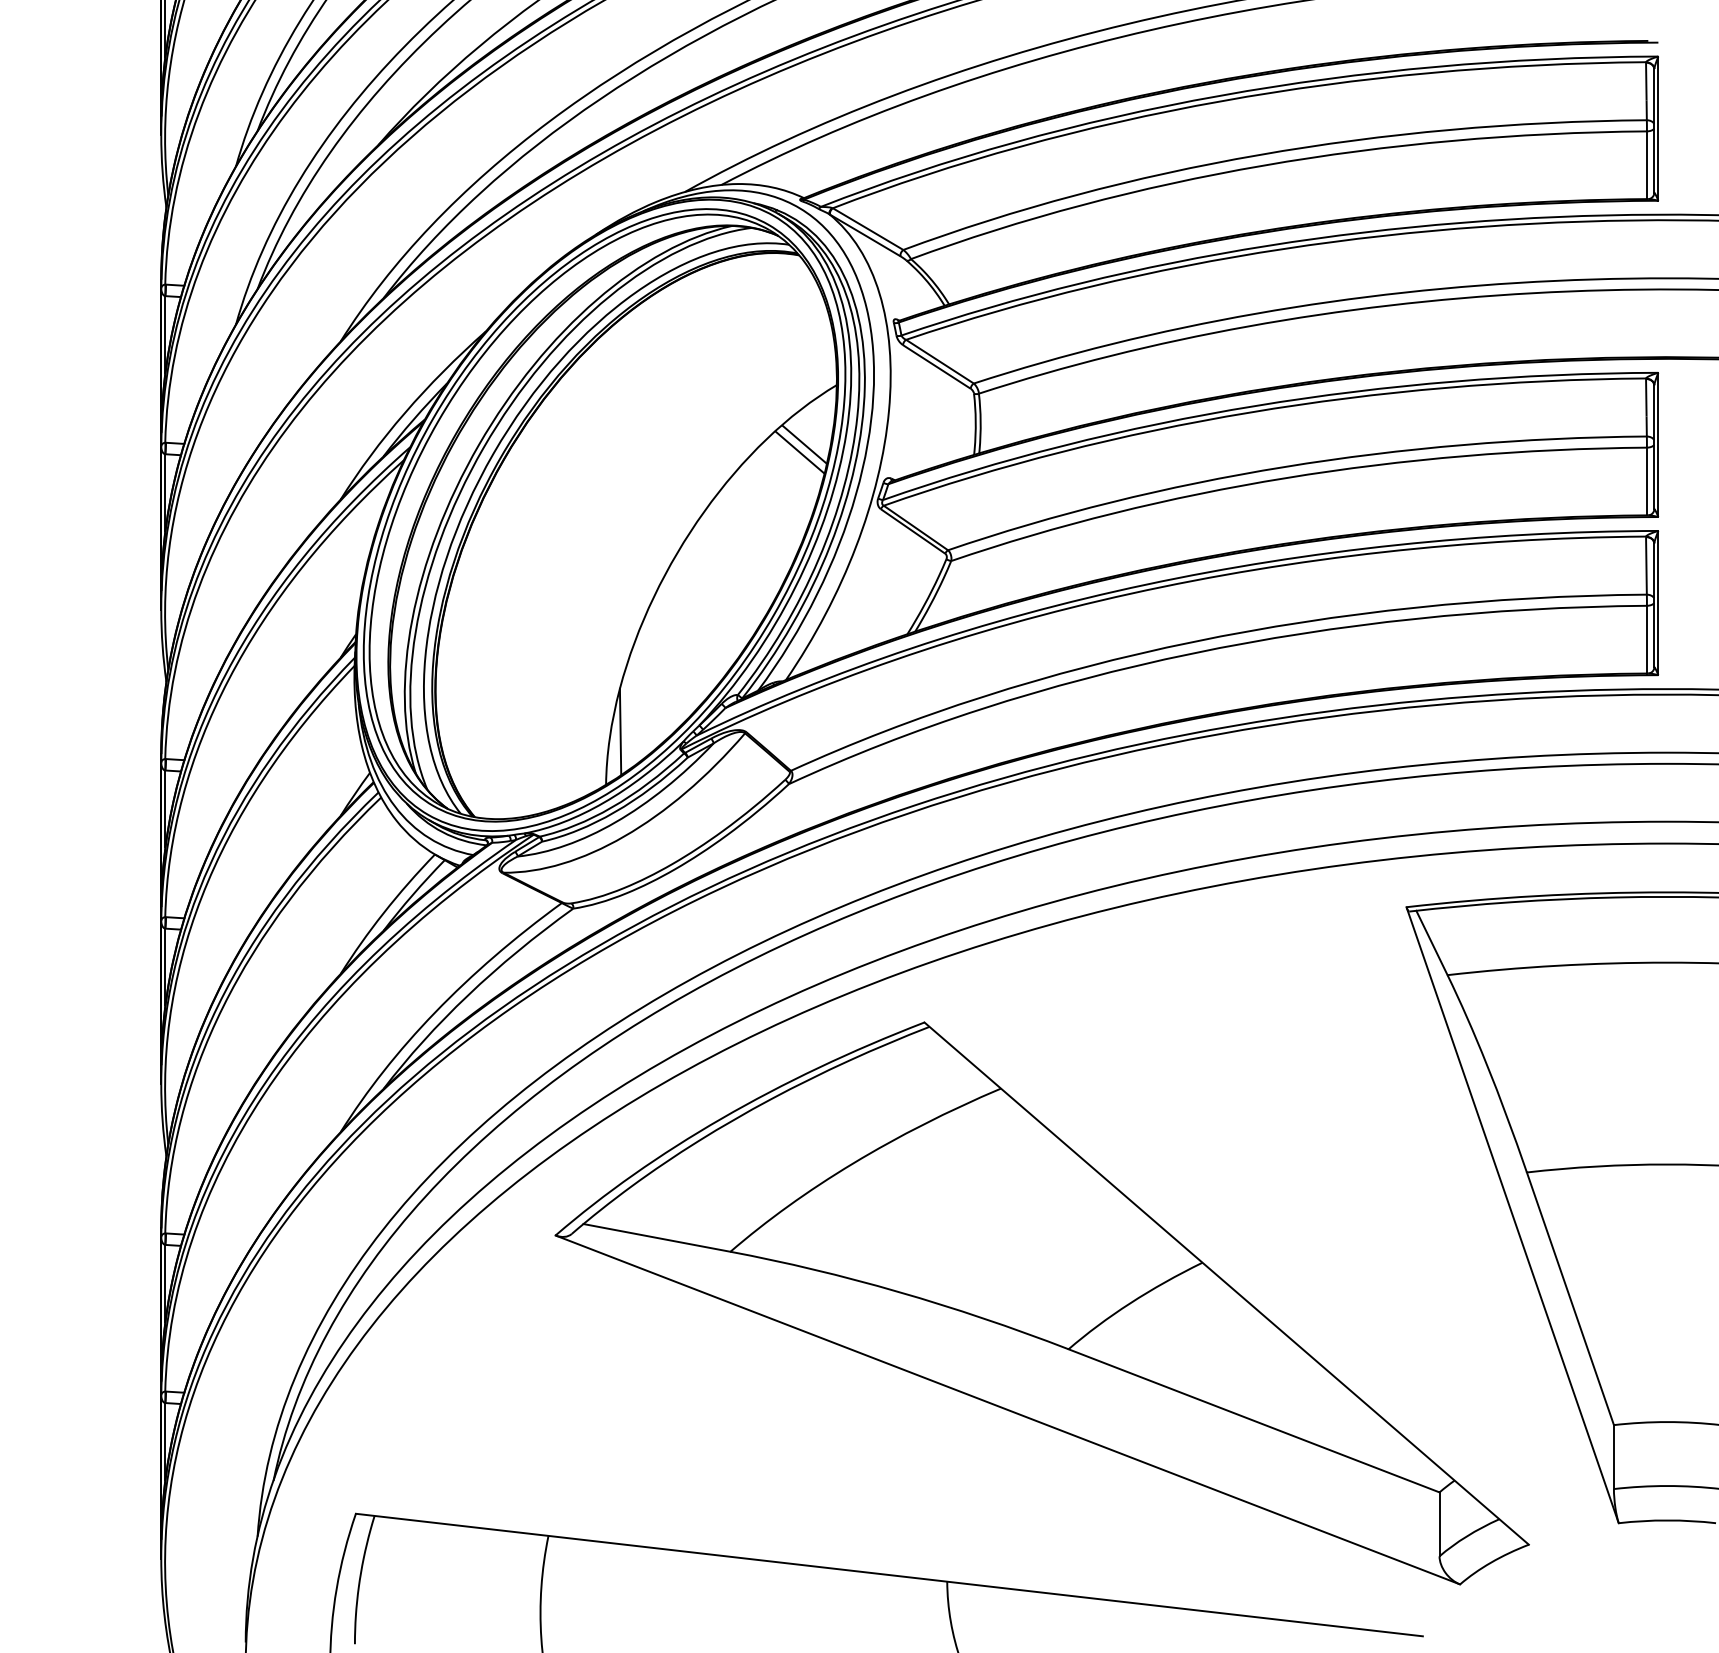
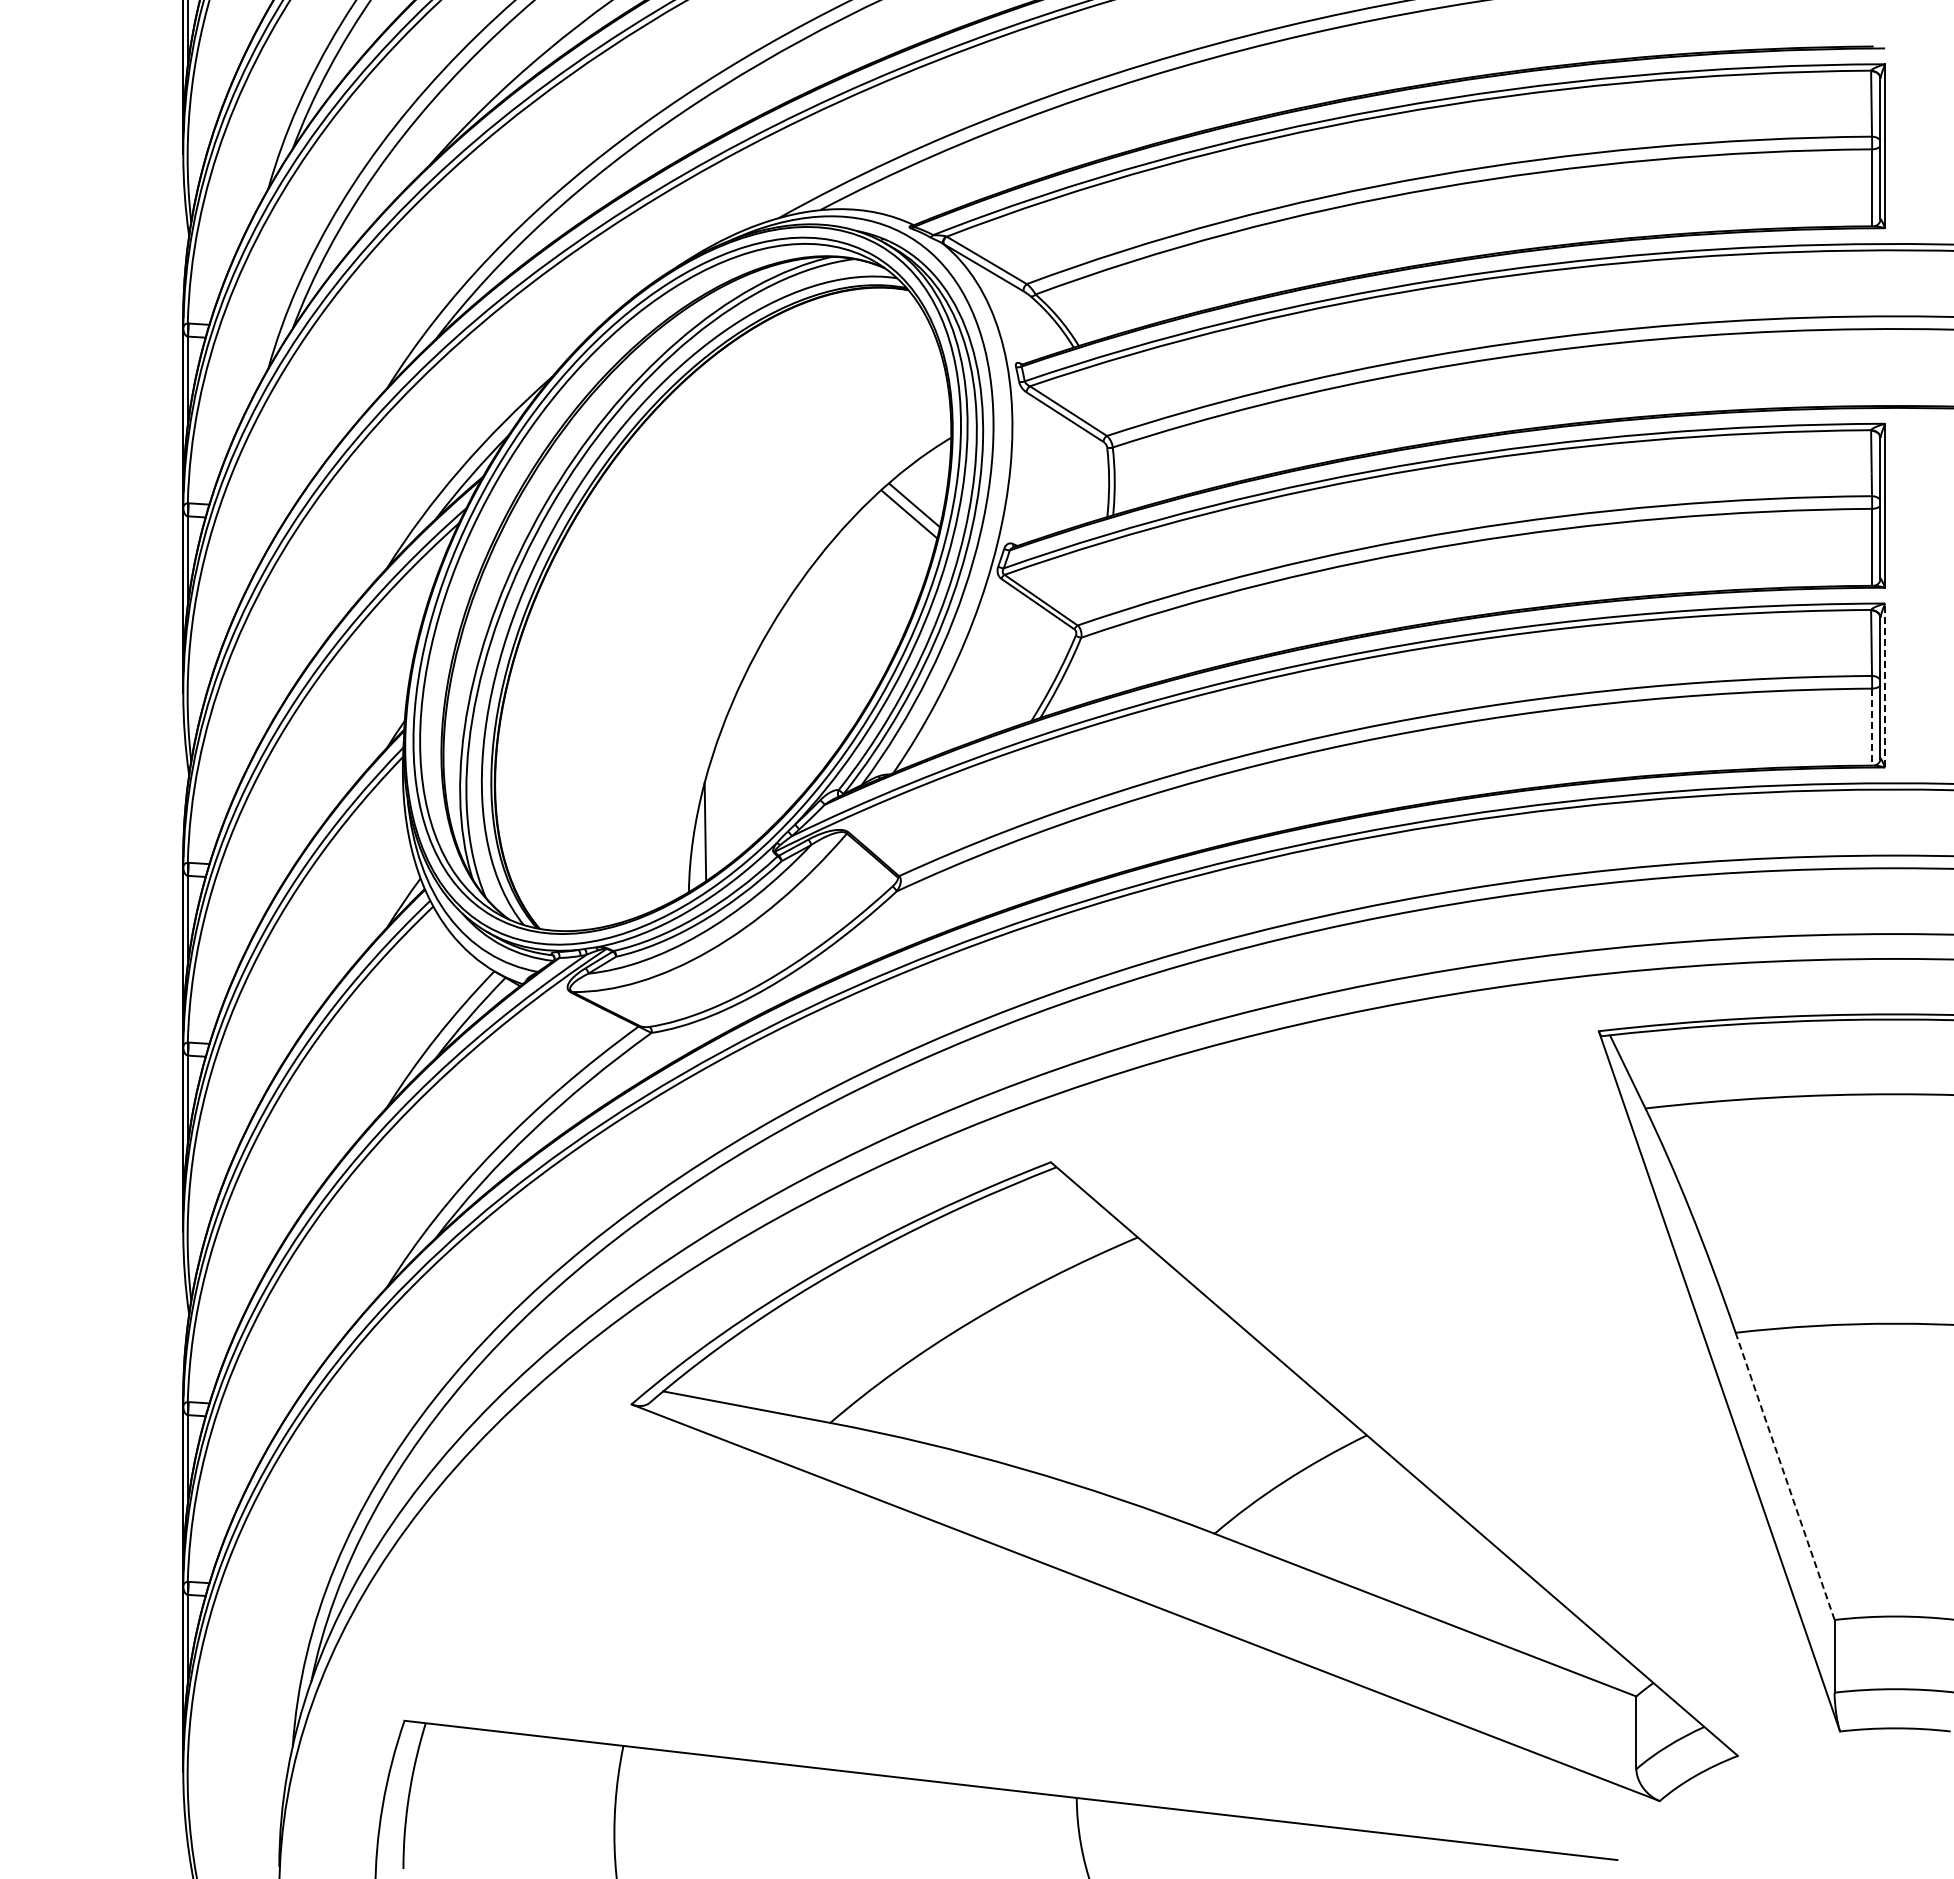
line: (1658, 603) -> (1885, 685), solid -> dashed
line: (1647, 640) -> (1872, 727), solid -> dashed
line: (1570, 1298) -> (1785, 1476), solid -> dashed

